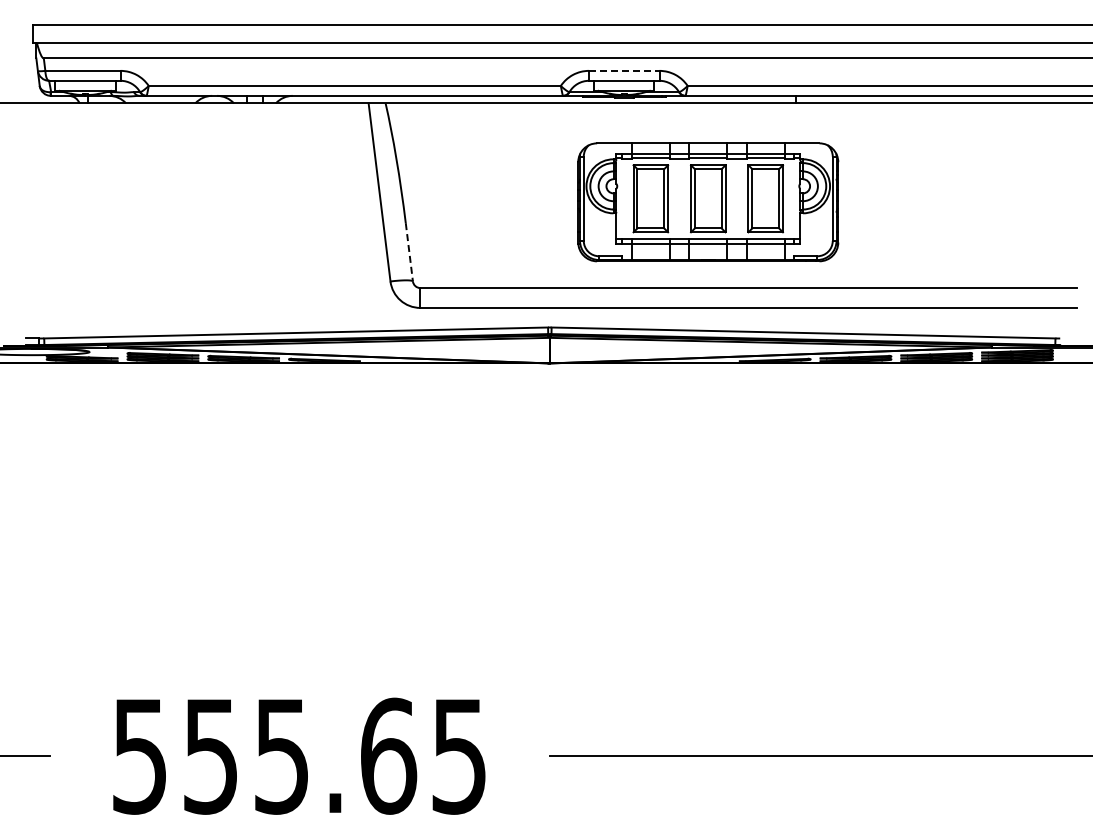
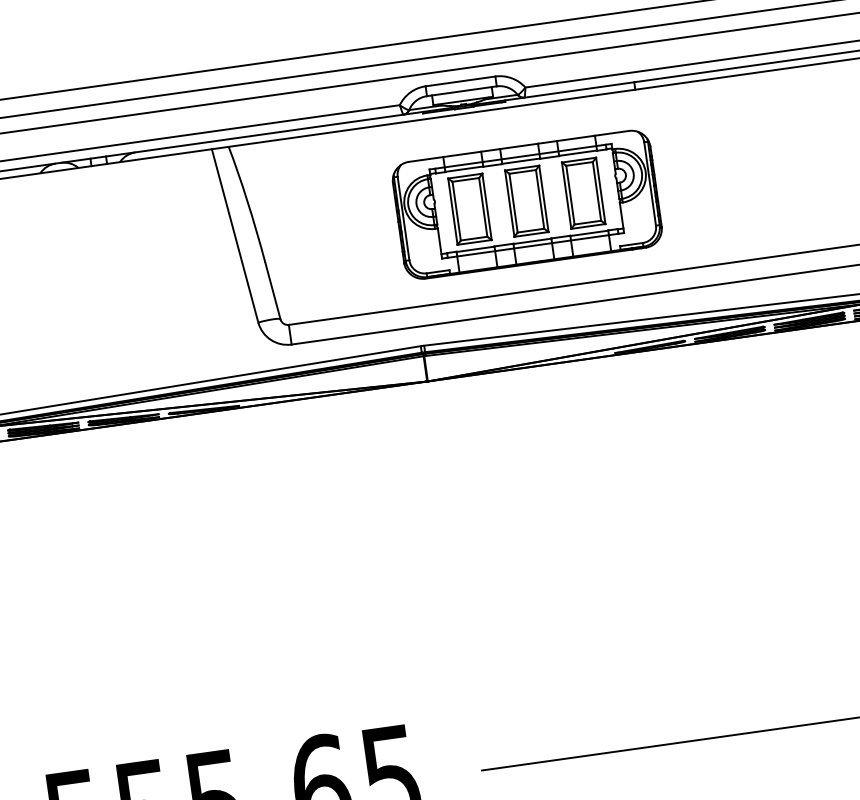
line: (624, 70) -> (460, 81), dashed -> solid
part: (708, 202) -> (527, 204), moved
line: (409, 252) -> (273, 291), dashed -> solid

